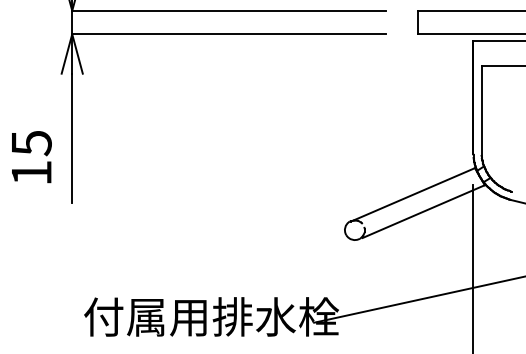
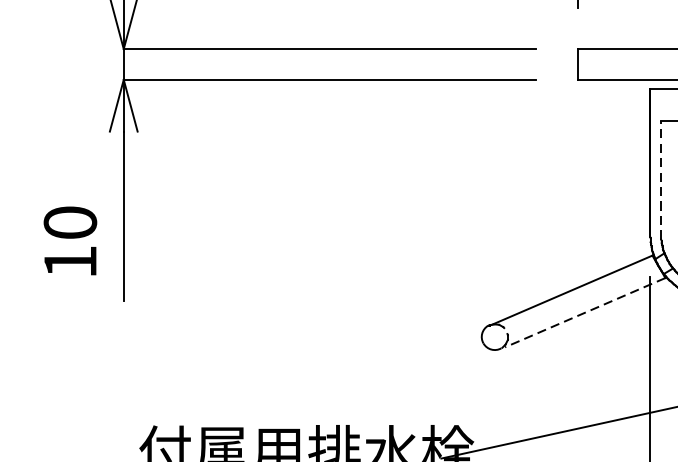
line: (481, 110) -> (661, 179), solid -> dashed
text: (31, 143) -> (70, 223), 15 -> 10
line: (423, 211) -> (584, 312), solid -> dashed

